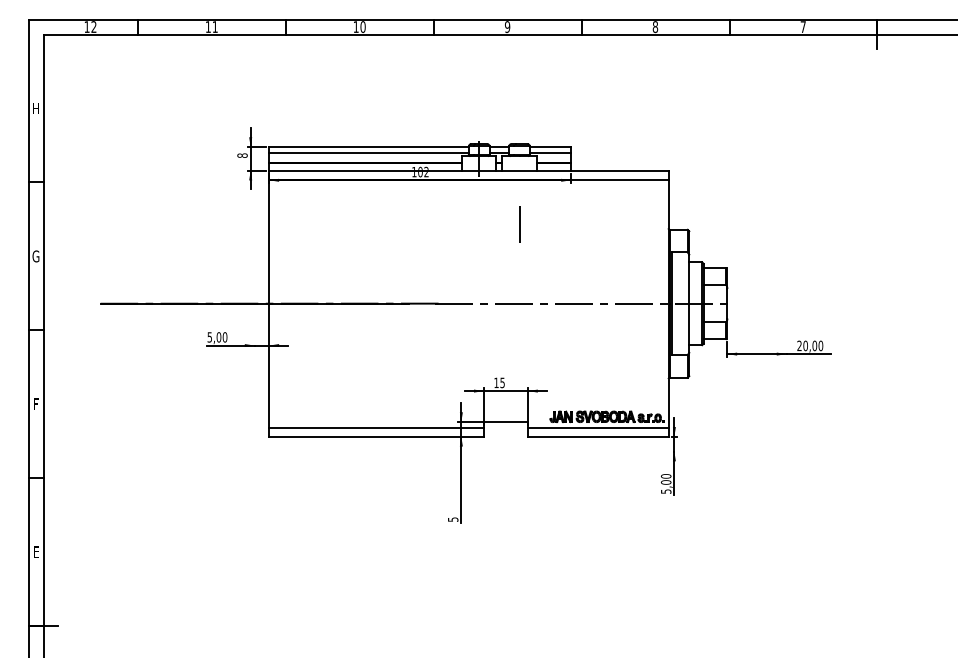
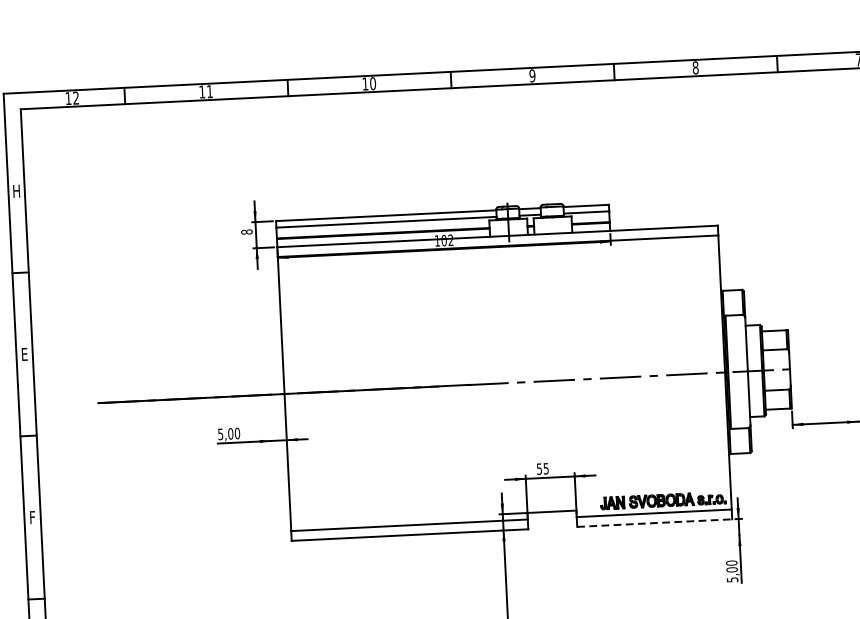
line: (519, 224) -> (556, 293), removed
text: (35, 256) -> (23, 354), G -> E
text: (496, 382) -> (539, 468), 15 -> 55
line: (598, 436) -> (654, 522), solid -> dashed

